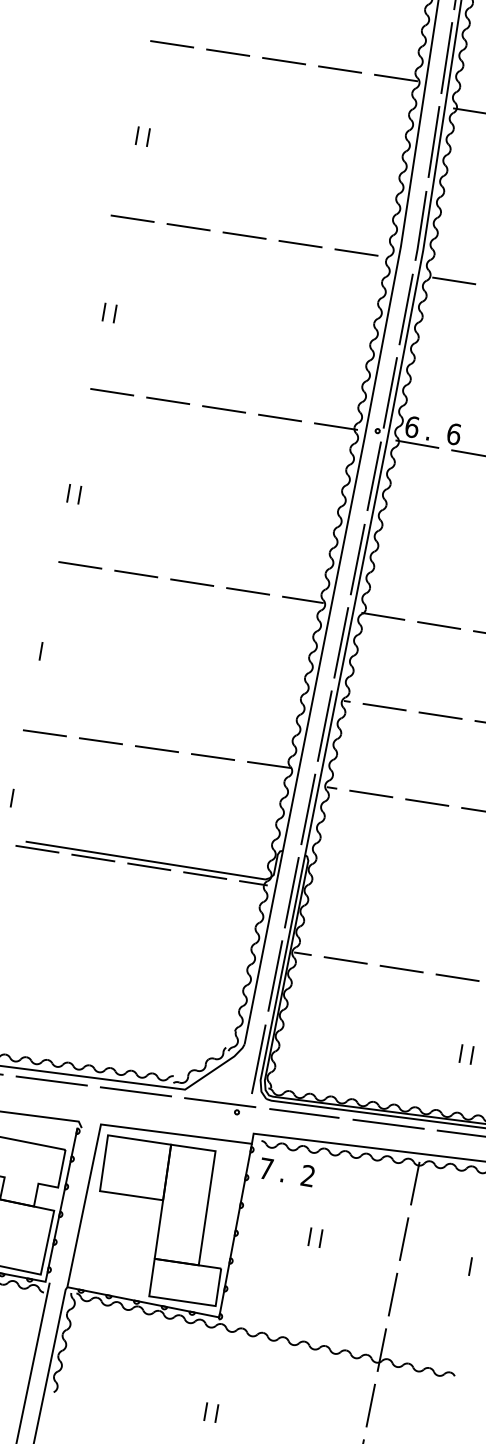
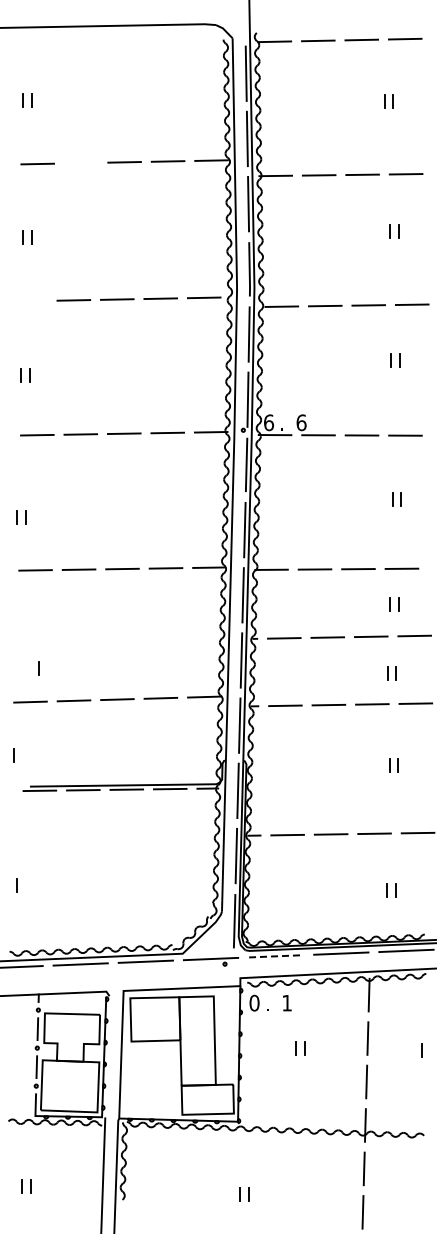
line: (228, 53) -> (81, 163), removed
line: (132, 217) -> (30, 300), removed
line: (40, 651) -> (38, 668), moved
line: (303, 1113) -> (275, 956), solid -> dashed
text: (266, 1167) -> (254, 1002), 7 -> 0
text: (307, 1174) -> (286, 1002), 2 -> 1

